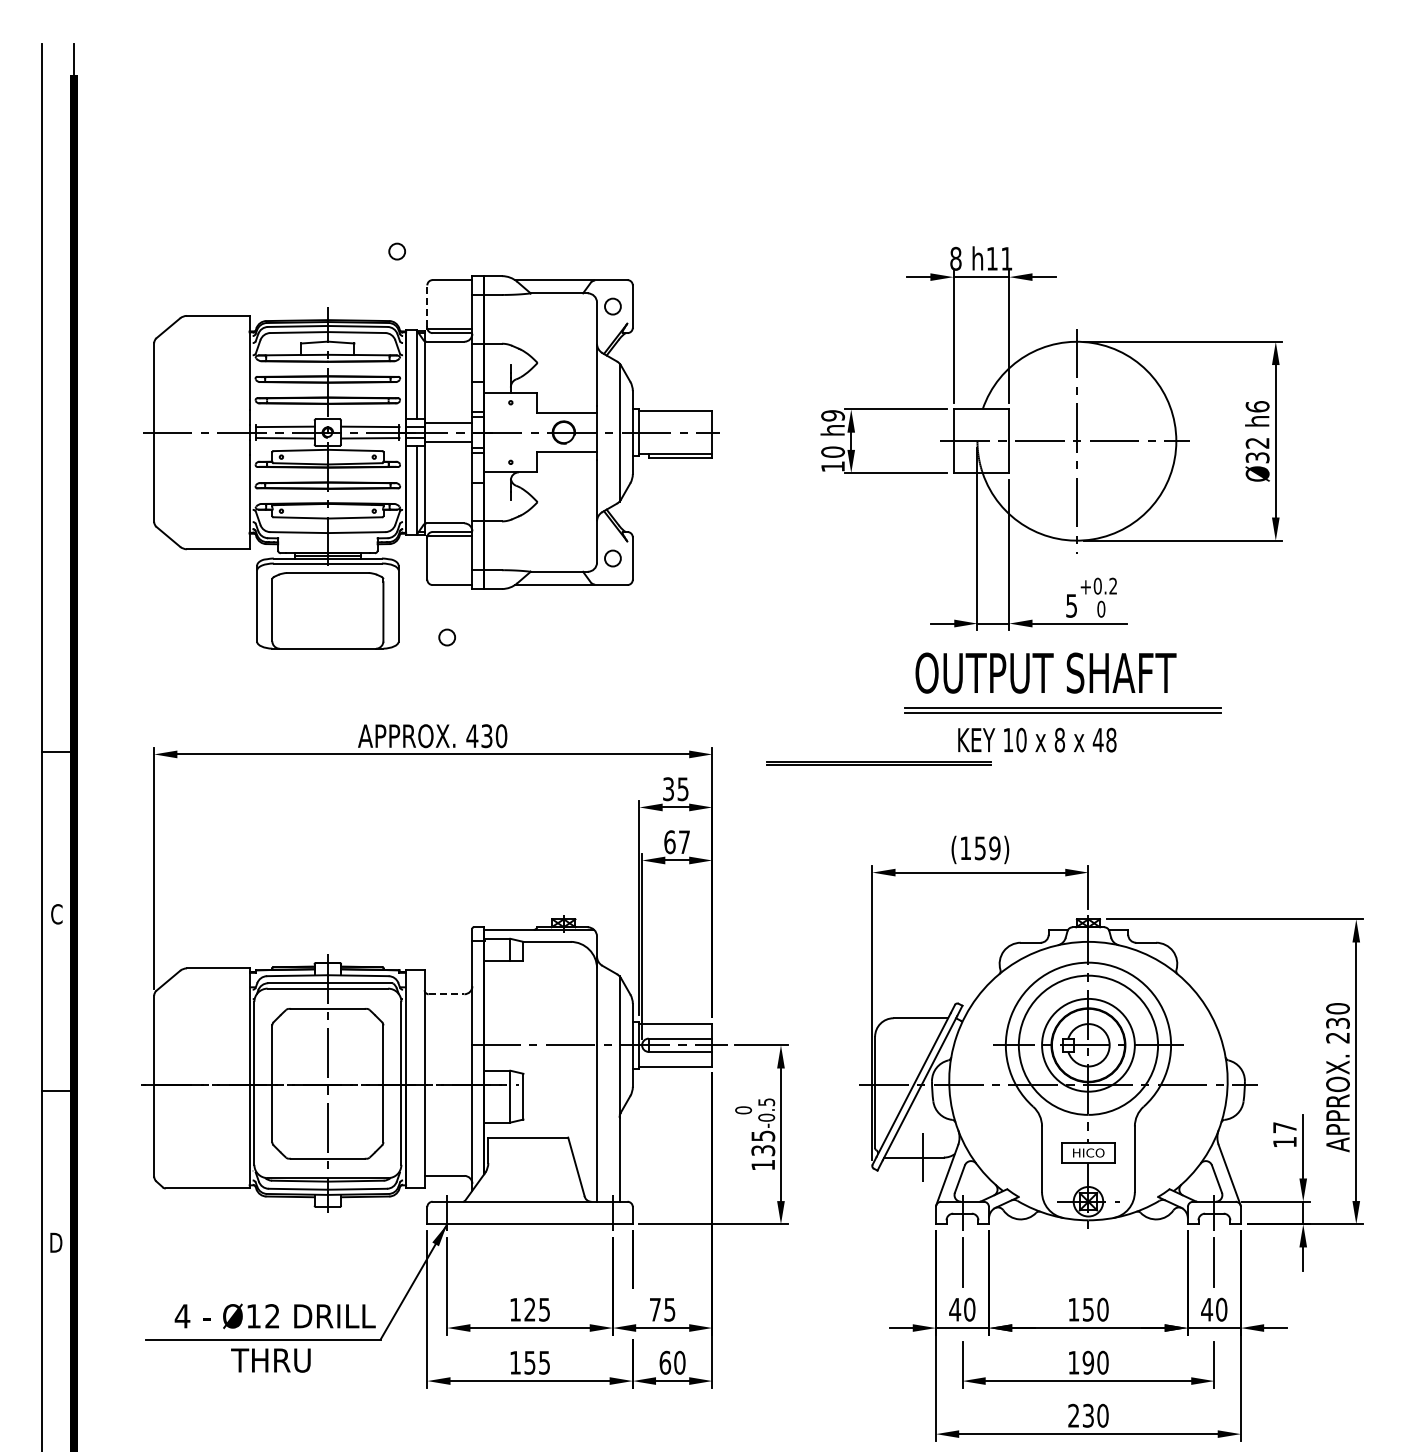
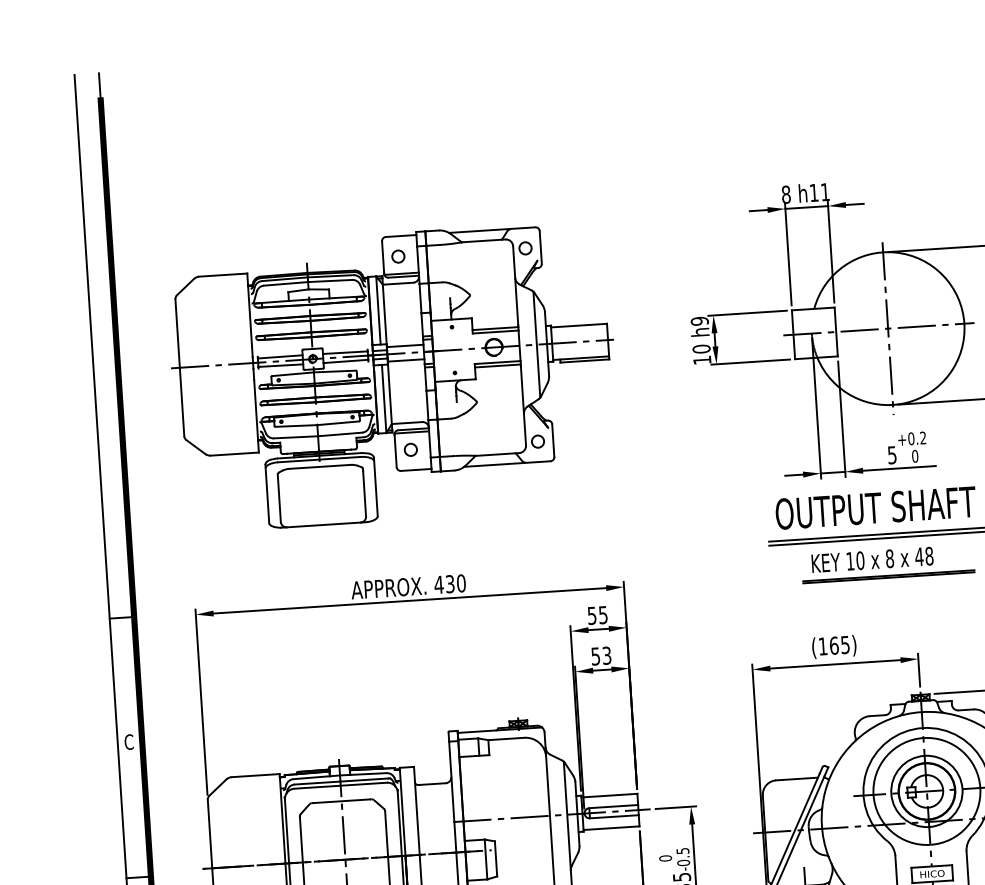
circle: (396, 251) -> (397, 256), moved
line: (427, 306) -> (383, 257), dashed -> solid
line: (567, 408) -> (495, 328), added
line: (567, 456) -> (498, 365), added
circle: (446, 637) -> (410, 449), moved
line: (878, 762) -> (888, 576), moved
text: (668, 788) -> (592, 615), 35 -> 55
text: (676, 842) -> (600, 656), 67 -> 53
text: (987, 848) -> (839, 645), (159) -> (165)
line: (446, 994) -> (431, 784), dashed -> solid

